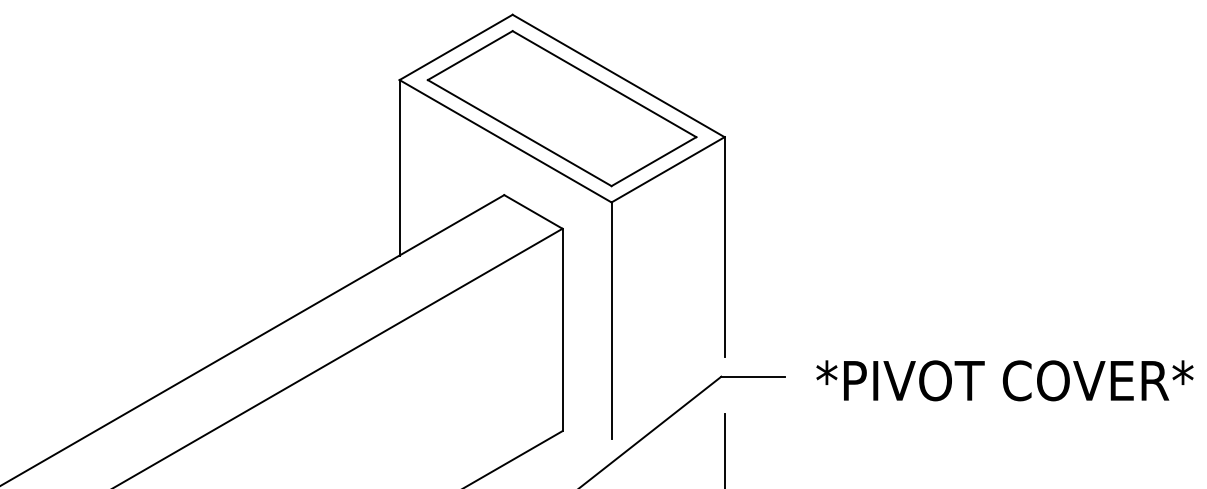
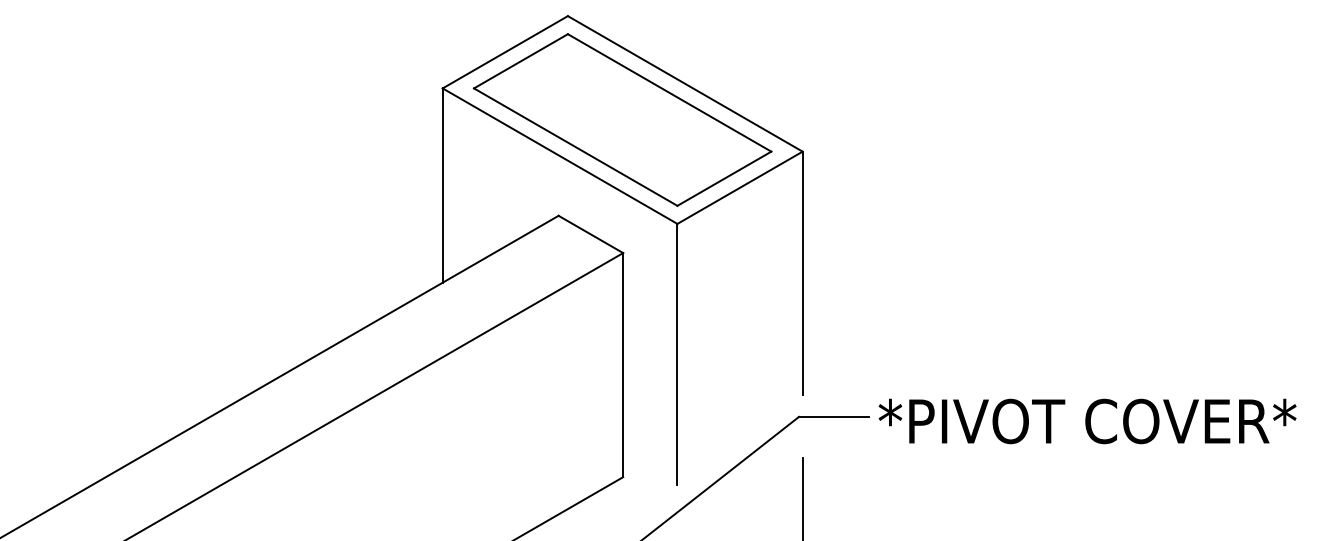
text: (1004, 380) -> (1087, 421), moved

